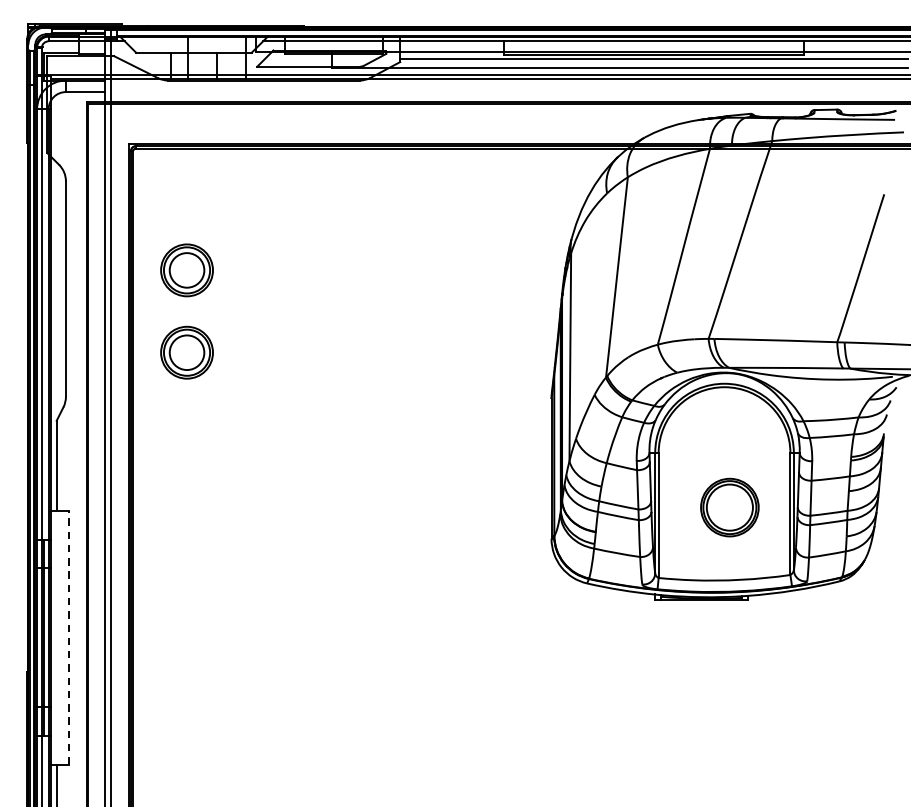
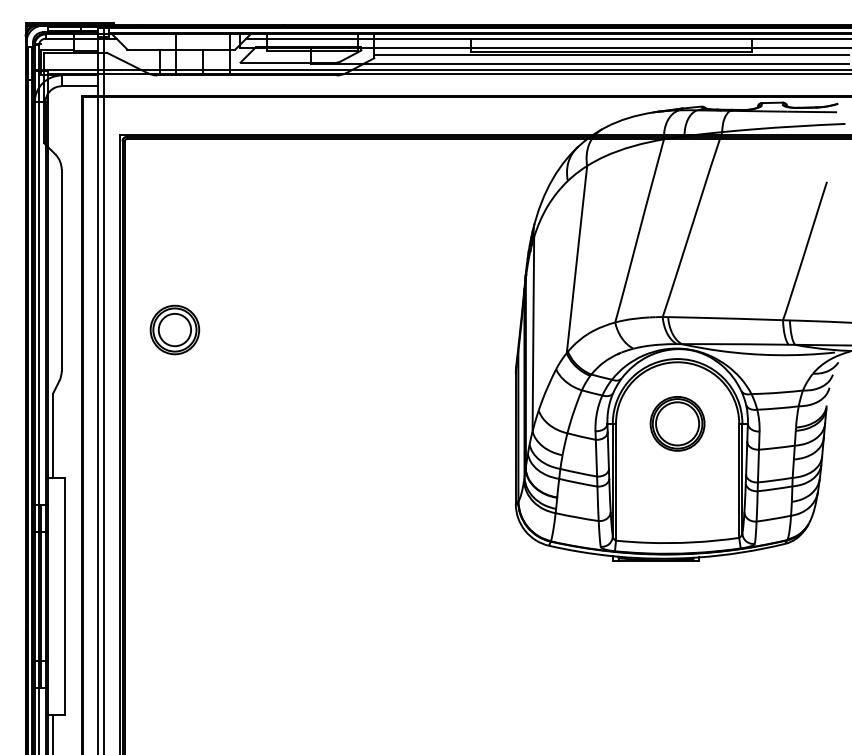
part: (186, 269) -> (174, 252), removed
part: (729, 507) -> (677, 423), moved
line: (68, 637) -> (64, 596), dashed -> solid

